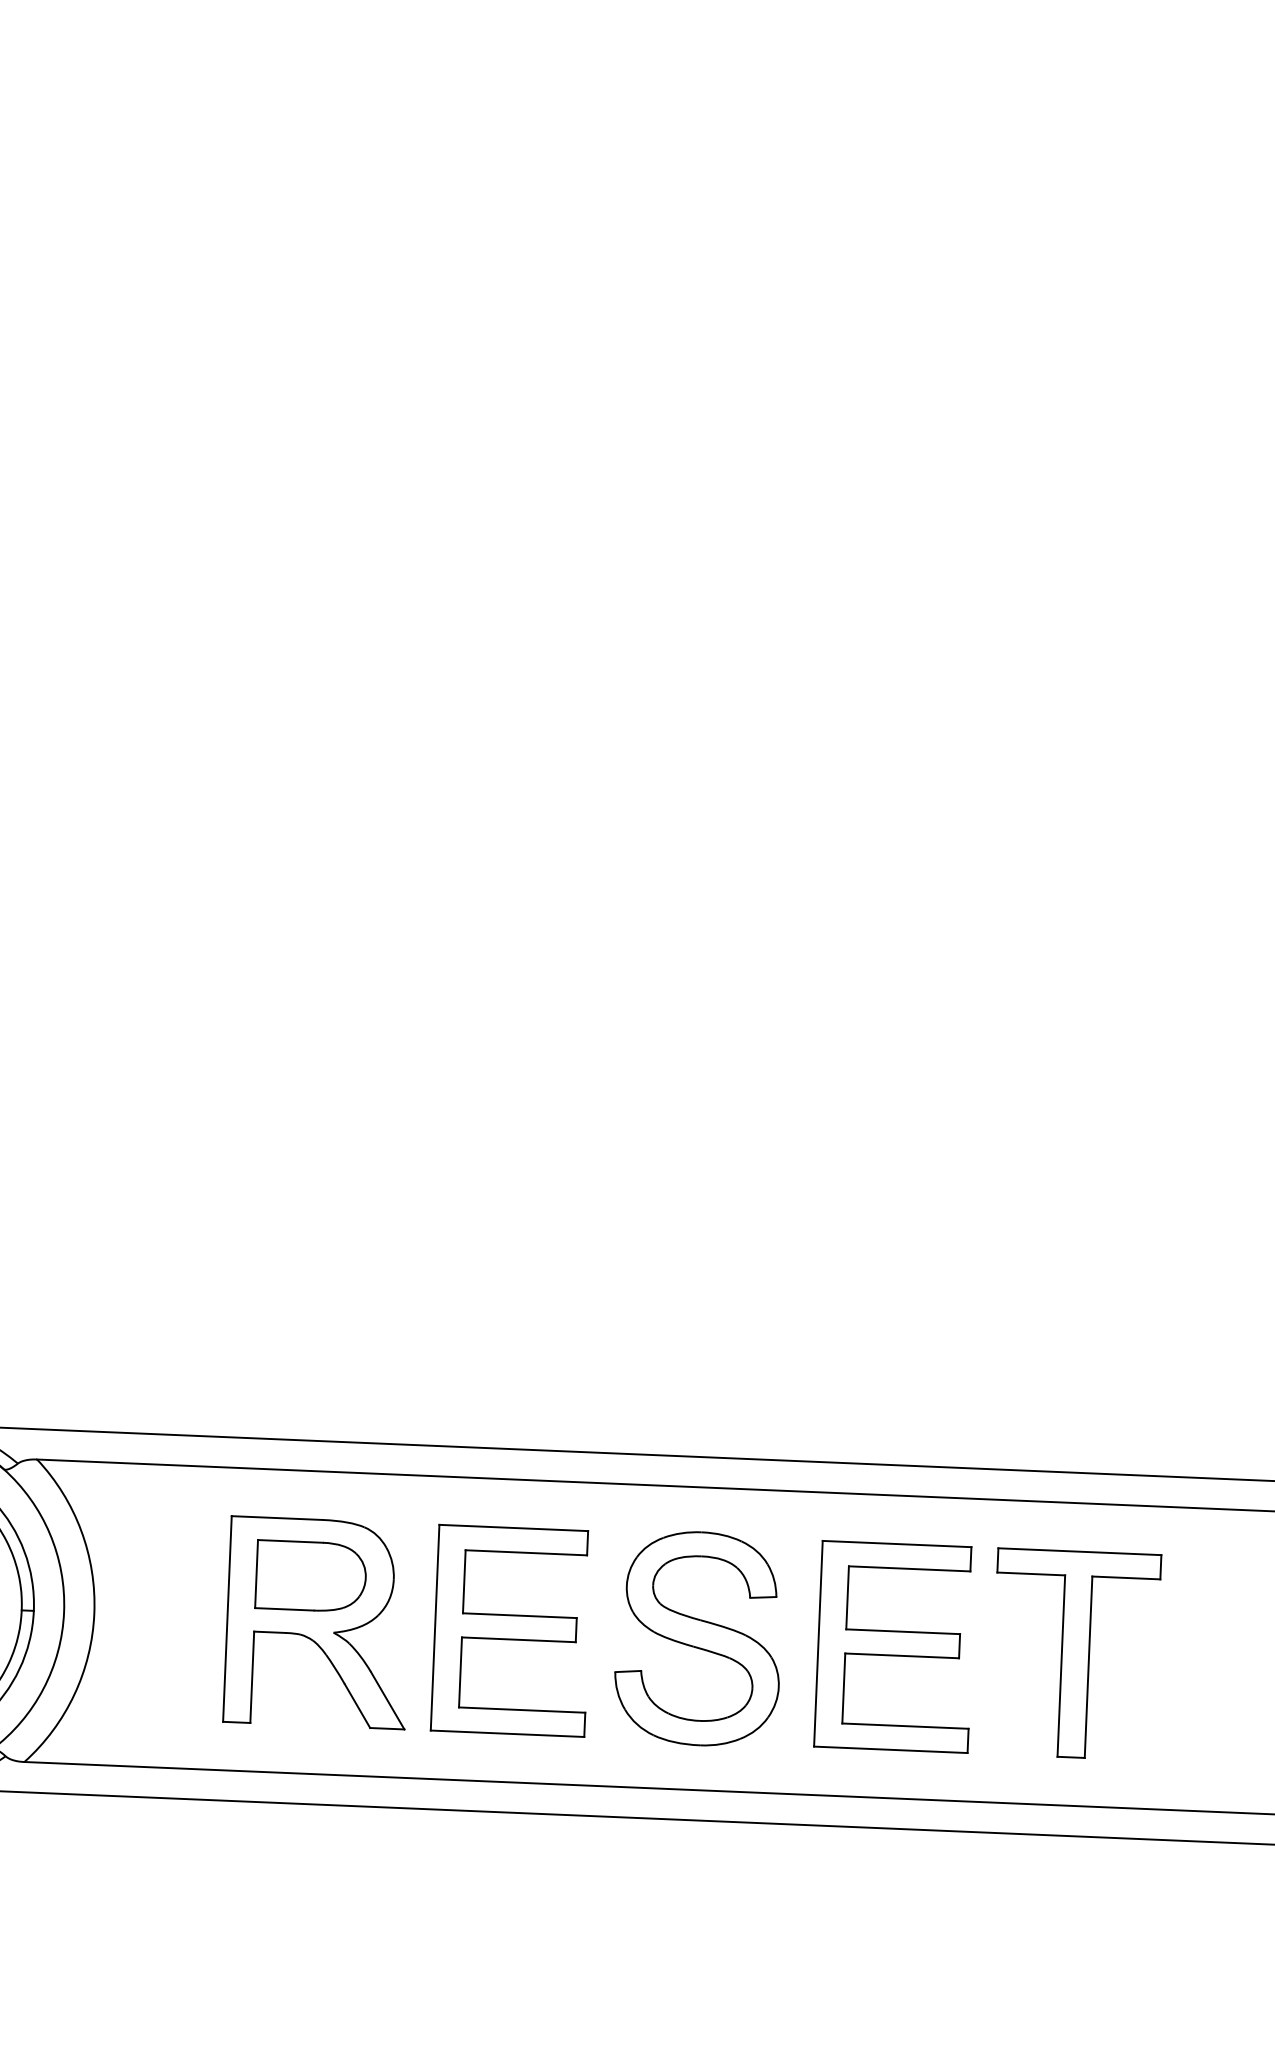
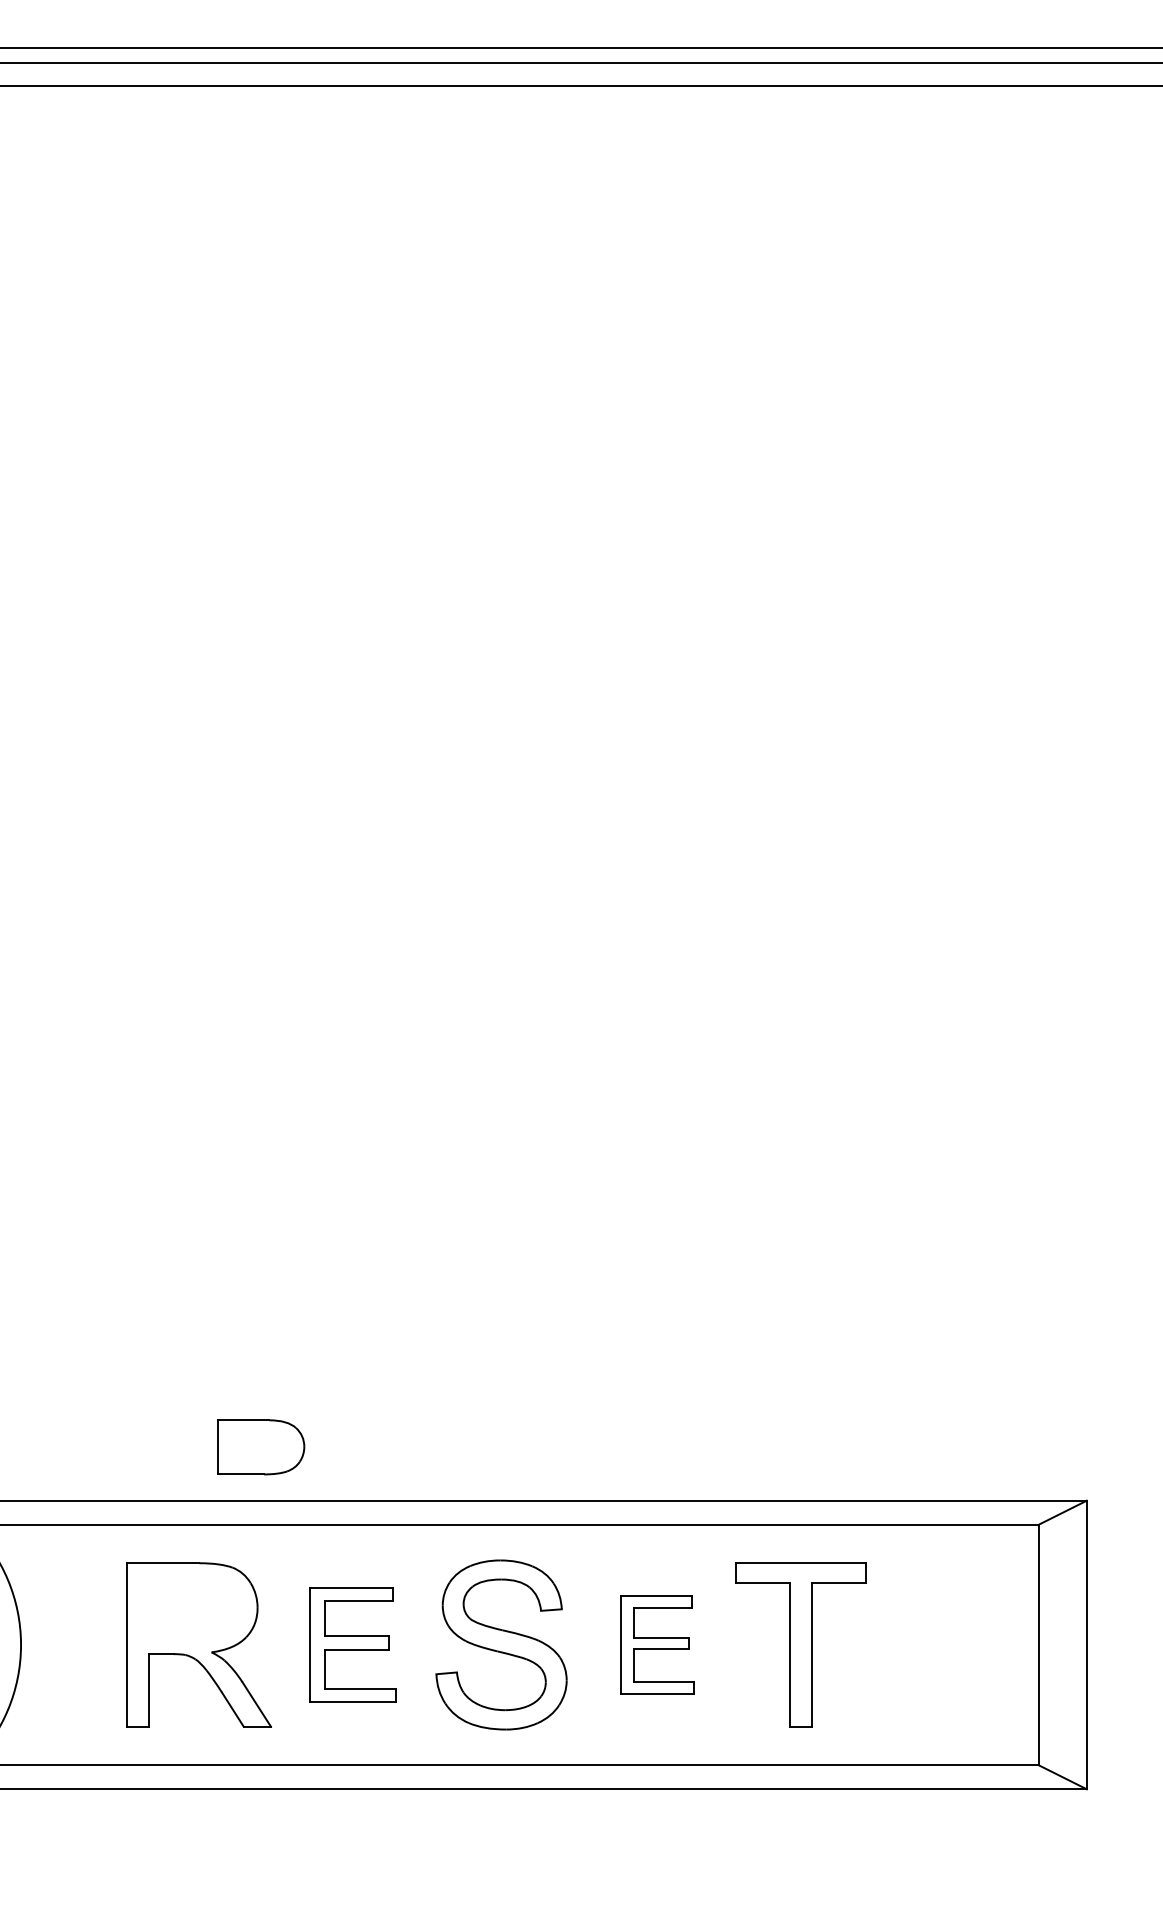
part: (311, 1576) -> (261, 1447), moved
part: (511, 1630) -> (352, 1644), size x0.7
part: (894, 1646) -> (657, 1644), size x0.6

